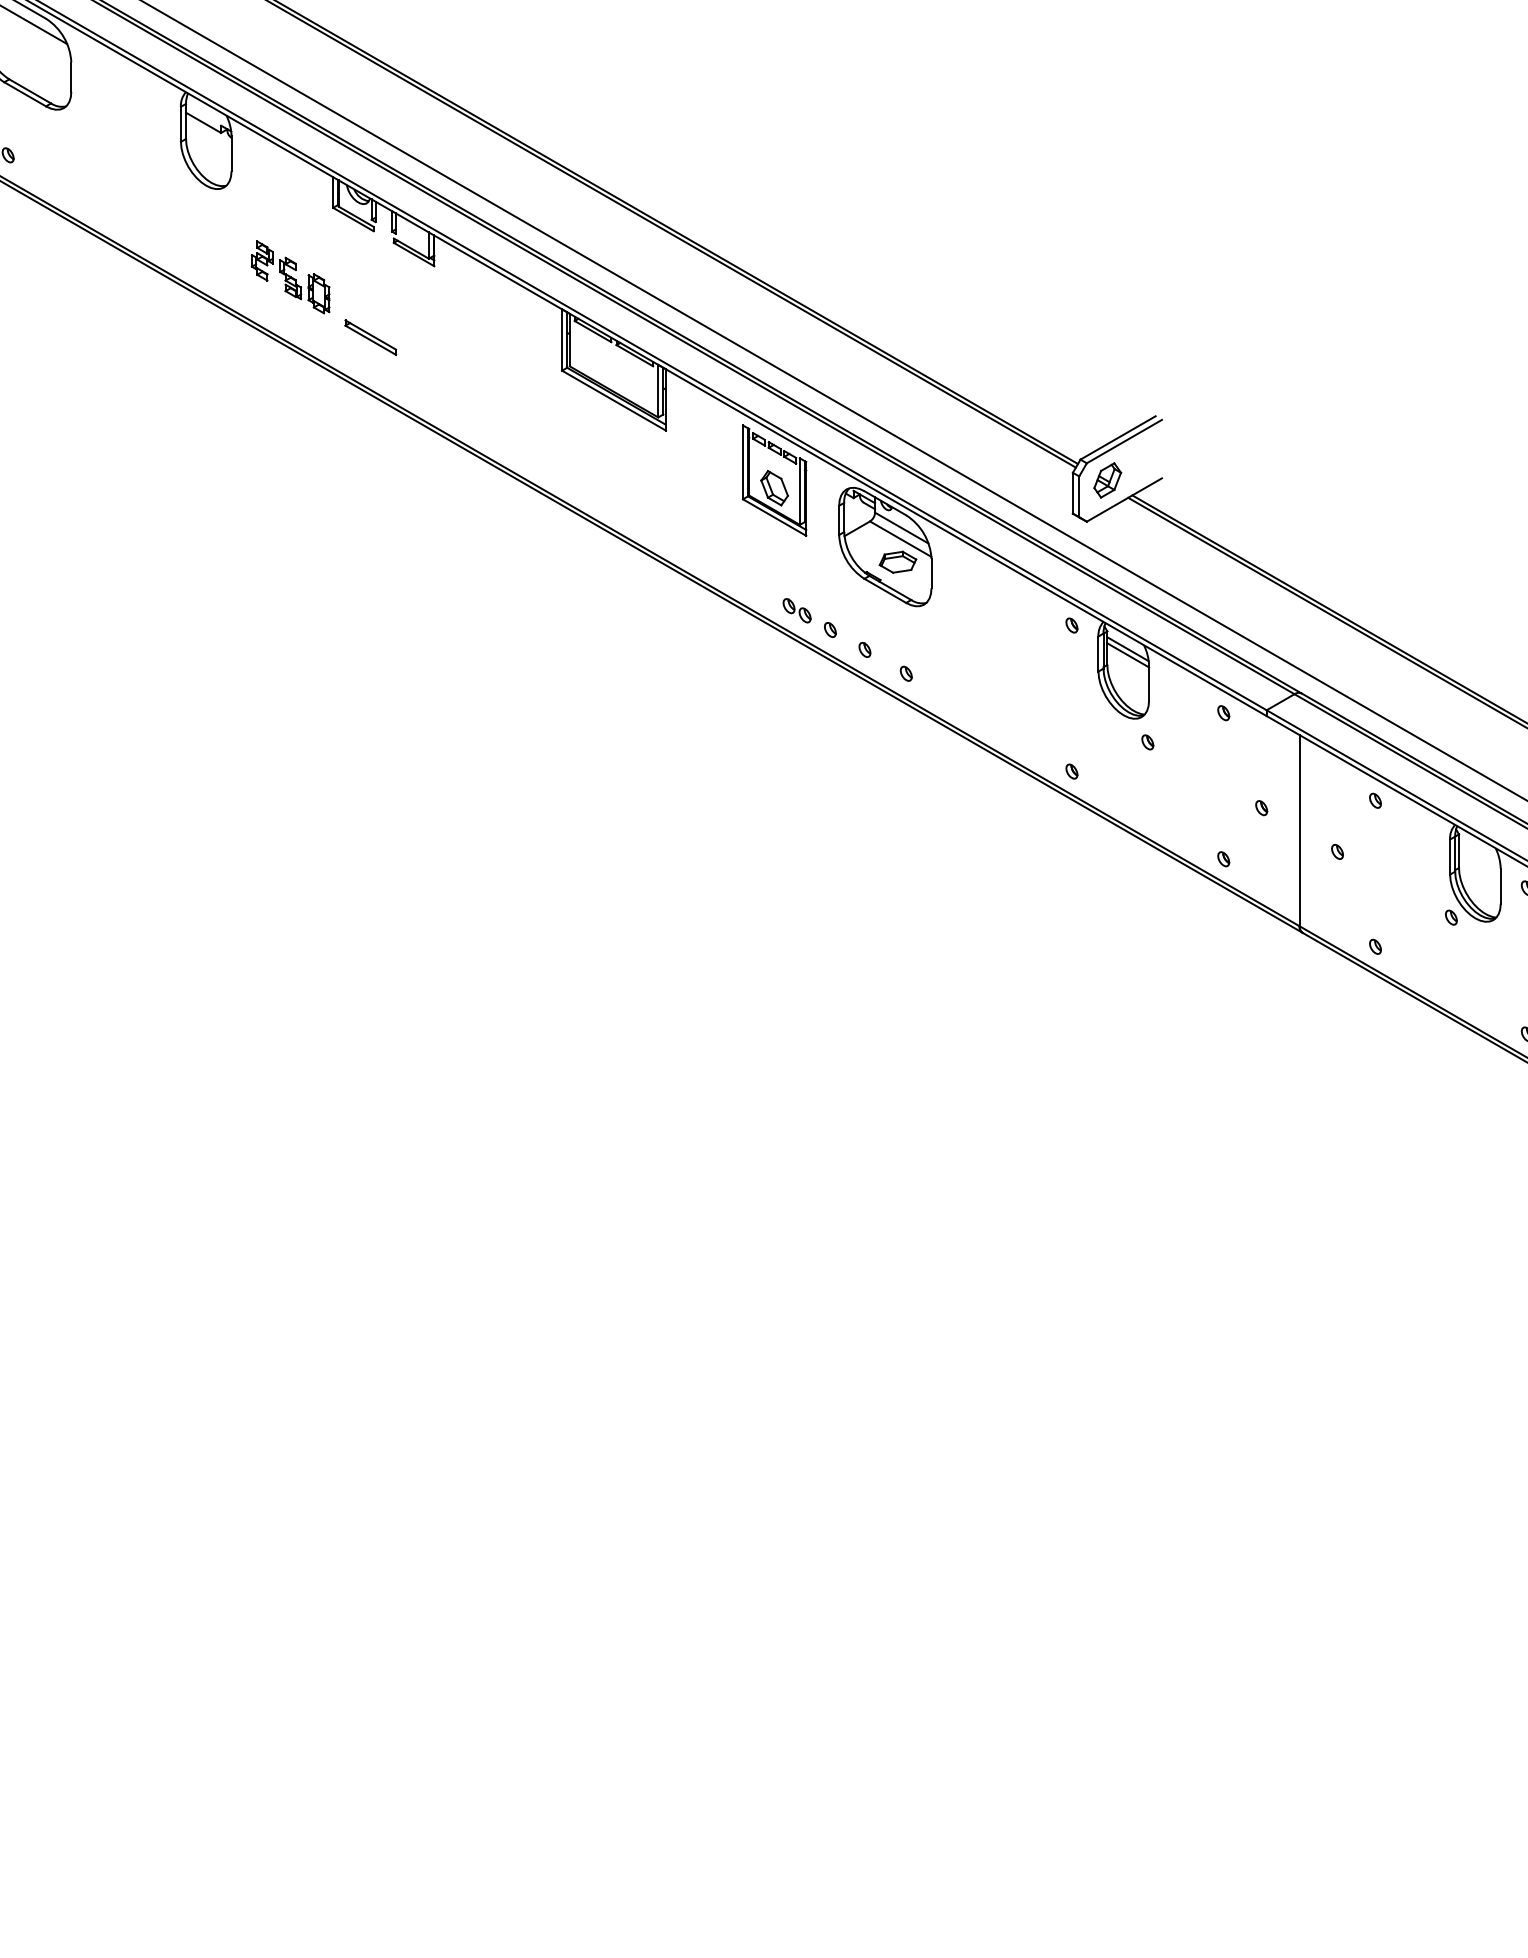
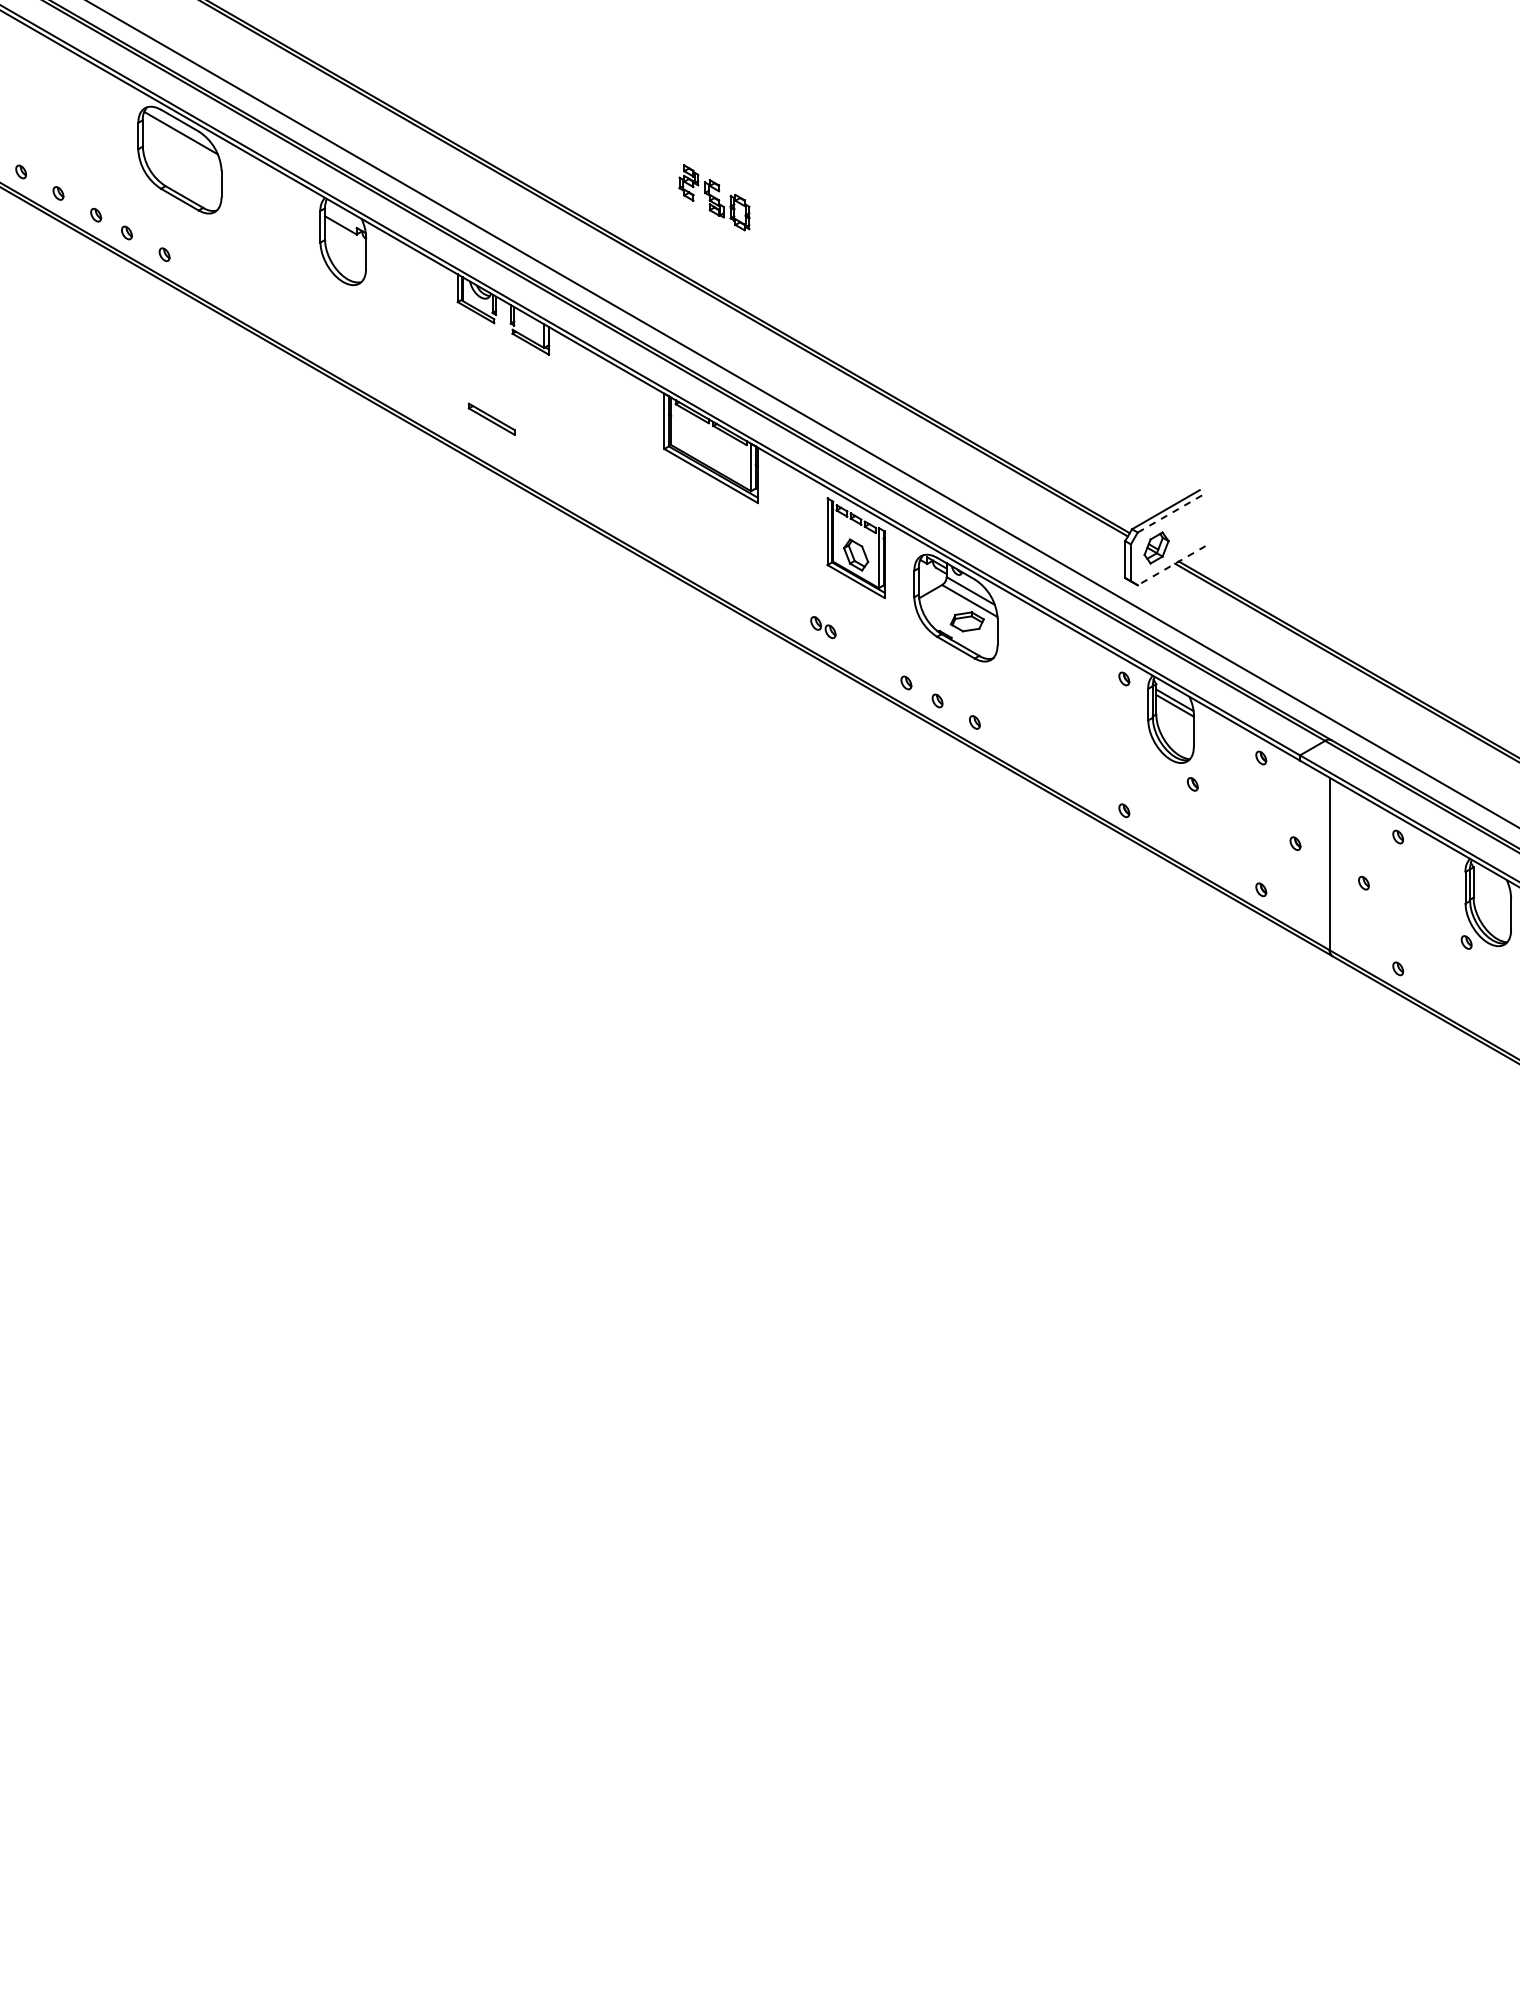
part: (290, 277) -> (714, 197), moved
line: (1125, 441) -> (1172, 512), solid -> dashed
line: (1124, 499) -> (1171, 565), solid -> dashed
part: (797, 610) -> (823, 627), moved

